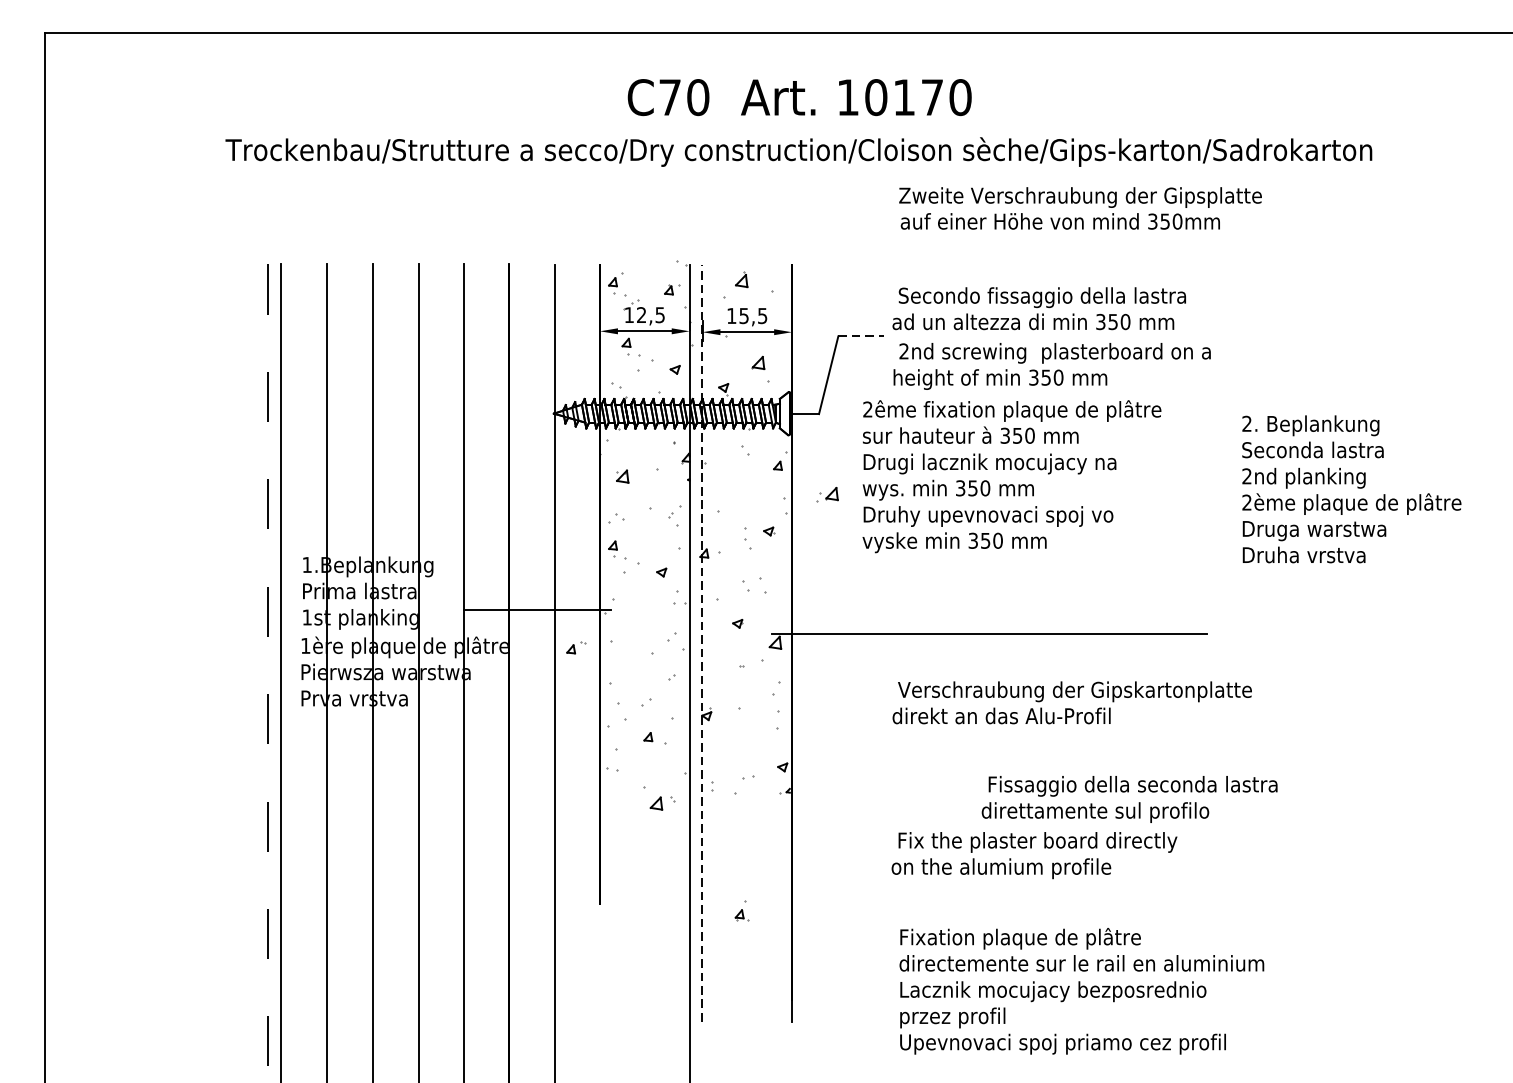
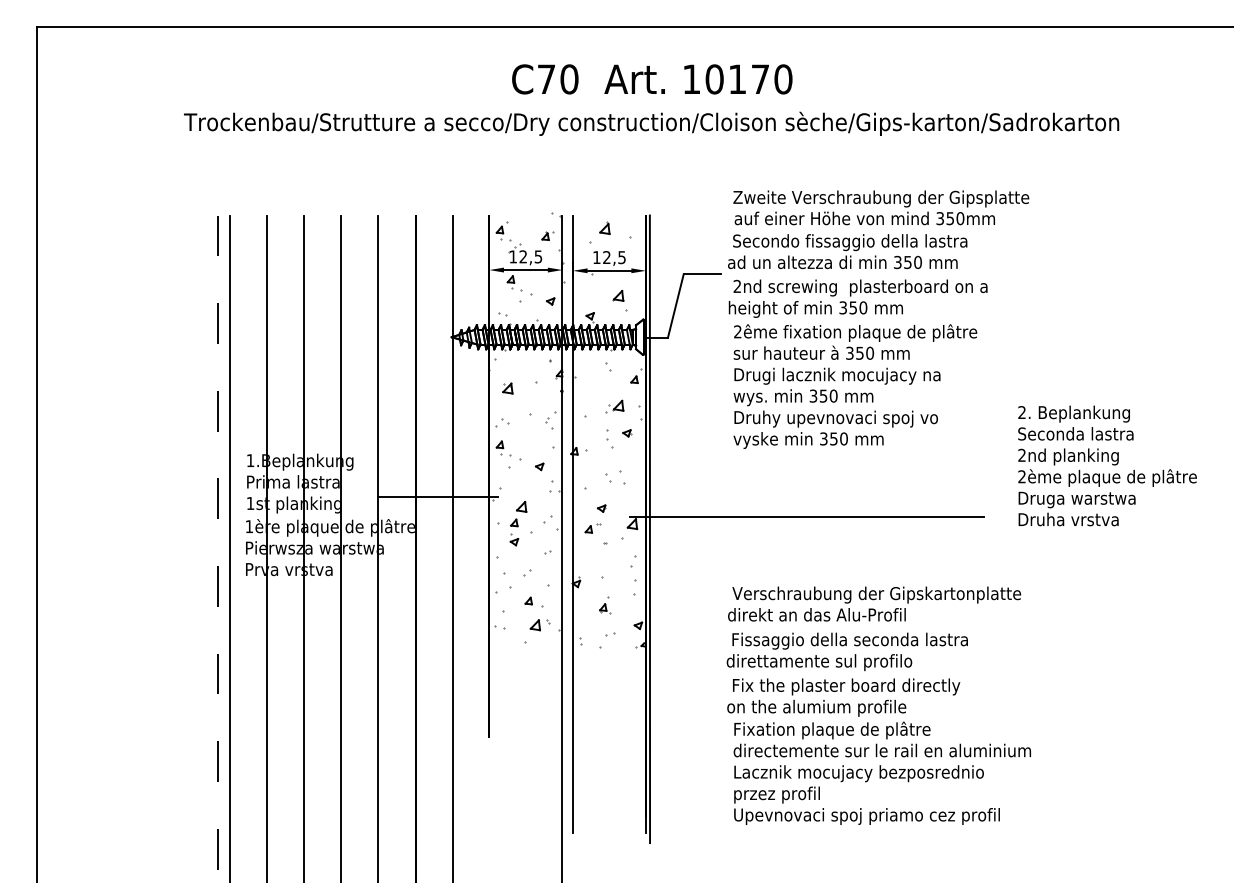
text: (1080, 208) -> (881, 207), moved
text: (743, 315) -> (606, 257), 15,5 -> 12,5
line: (861, 336) -> (702, 274), dashed -> solid
text: (1012, 476) -> (855, 386), moved
text: (1351, 488) -> (1107, 465), moved
part: (827, 494) -> (614, 406), moved
part: (635, 642) -> (518, 523), added
line: (701, 643) -> (572, 524), dashed -> solid
part: (575, 648) -> (592, 528), moved
line: (796, 649) -> (649, 529), added
text: (1072, 702) -> (874, 603), moved
text: (1128, 798) -> (846, 651), moved
part: (661, 803) -> (539, 625), moved
part: (742, 911) -> (605, 605), moved
text: (1080, 990) -> (881, 772), moved

